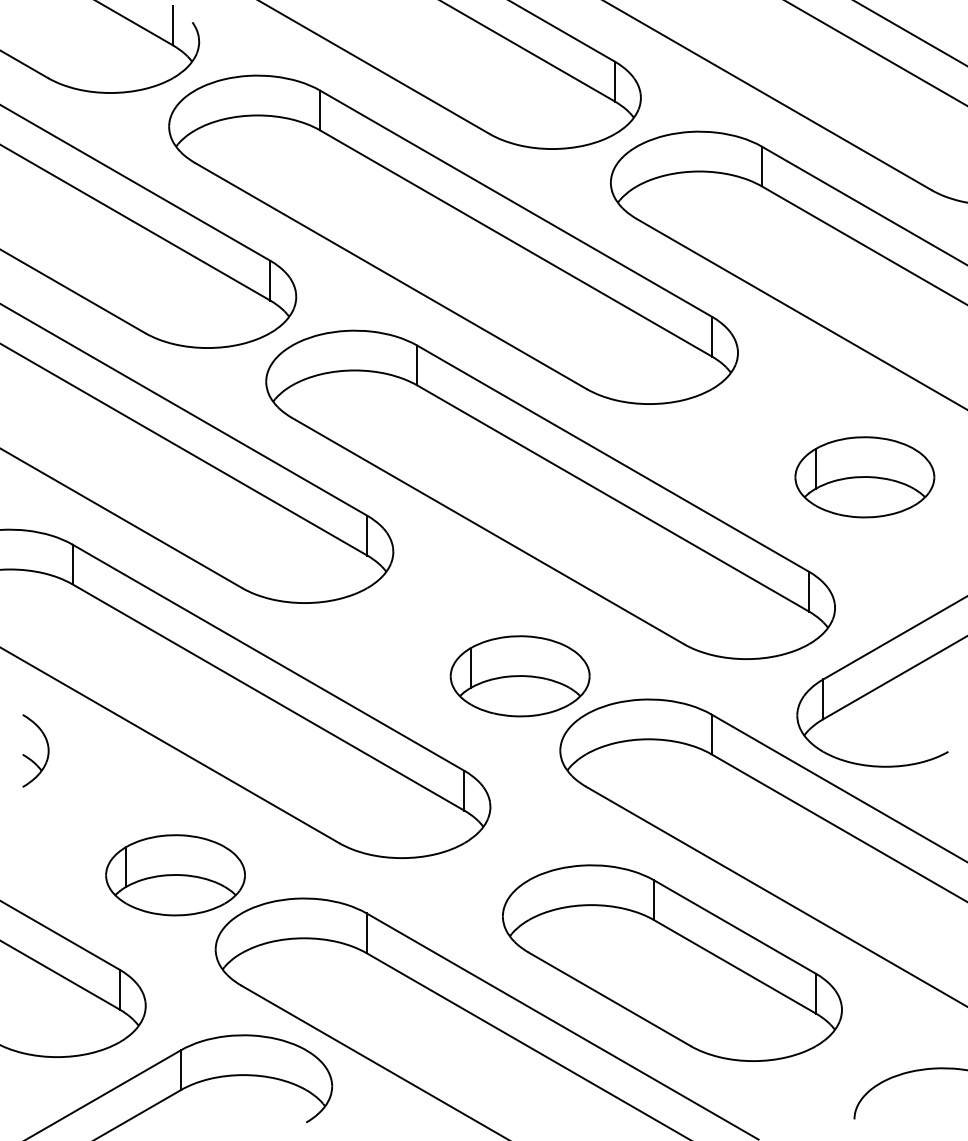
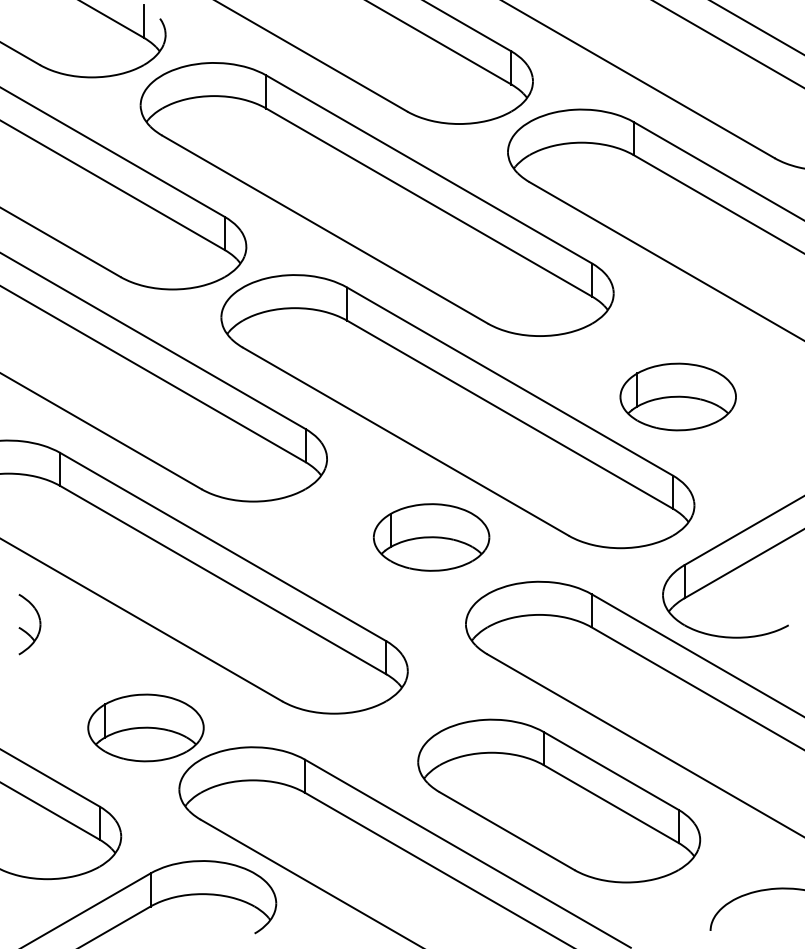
part: (863, 476) -> (677, 396), moved
part: (520, 676) -> (431, 537), moved

